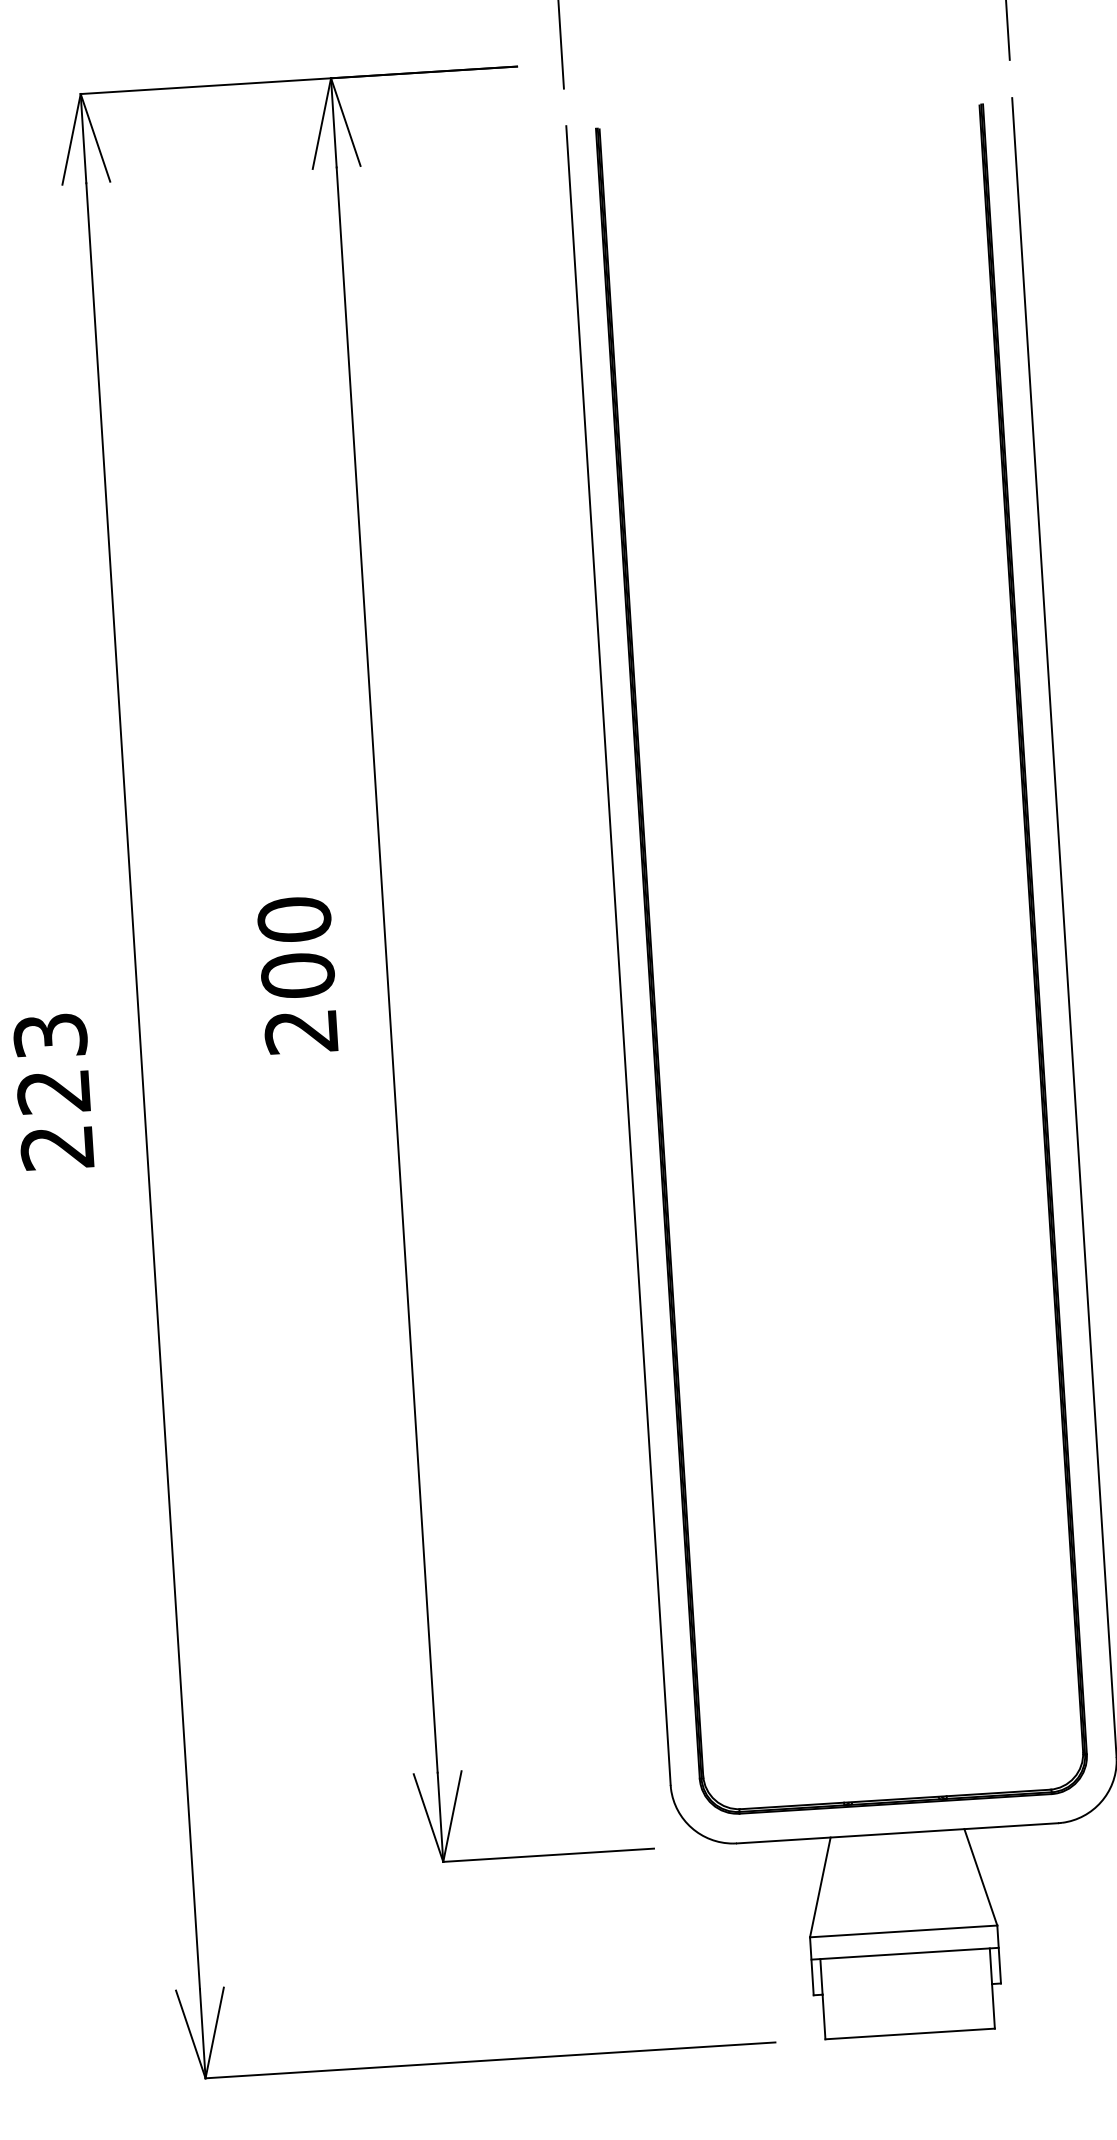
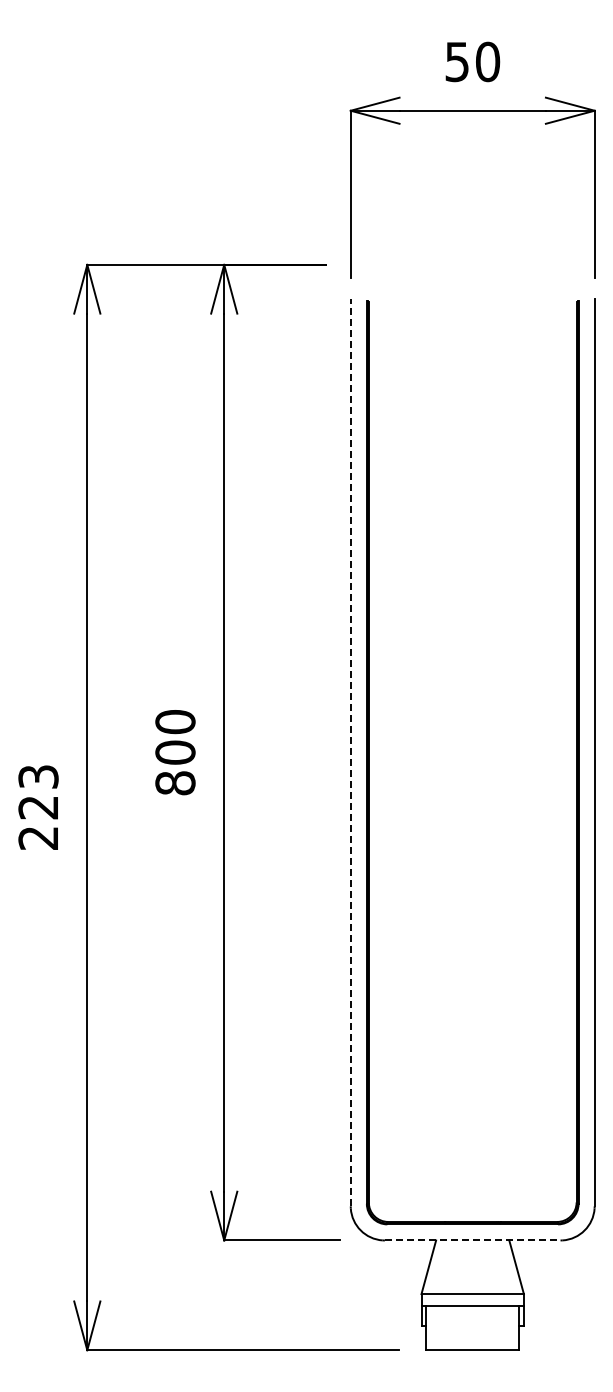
line: (617, 955) -> (350, 752), solid -> dashed
text: (301, 1032) -> (175, 783), 200 -> 800
line: (897, 1833) -> (472, 1240), solid -> dashed

